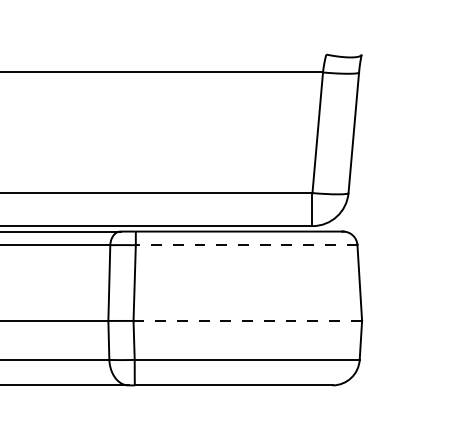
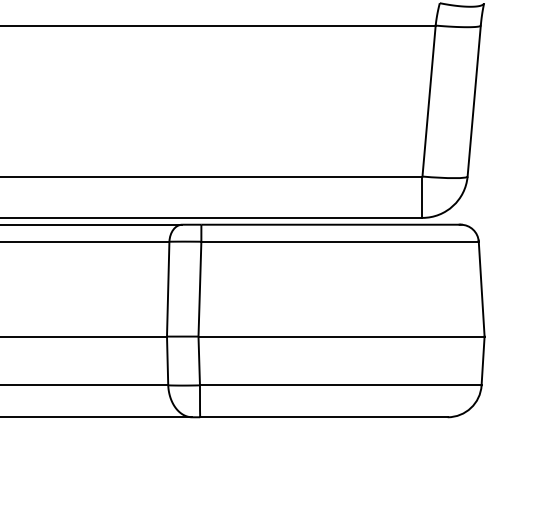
line: (246, 245) -> (339, 242), dashed -> solid
line: (248, 320) -> (342, 336), dashed -> solid

